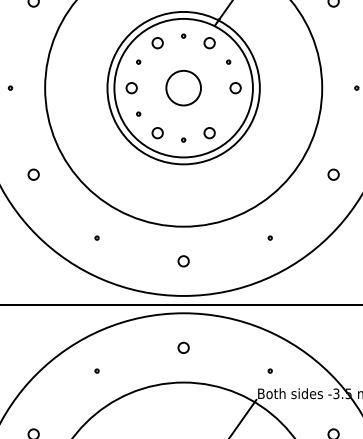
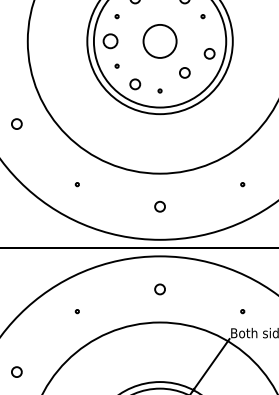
circle: (131, 88) -> (110, 41), size x1.4
circle: (235, 88) -> (209, 54), moved
circle: (209, 133) -> (184, 73), moved

